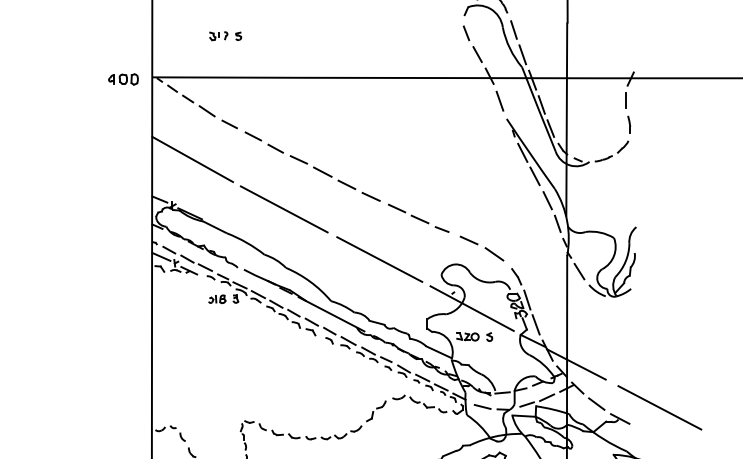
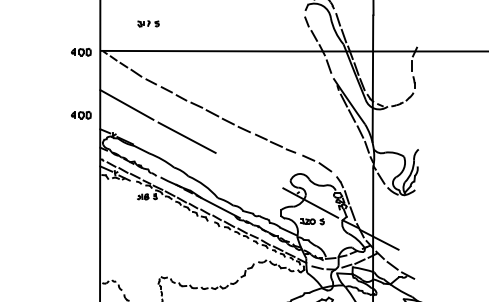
part: (123, 175) -> (81, 115), added
line: (379, 259) -> (249, 170), removed
line: (658, 408) -> (433, 268), removed

